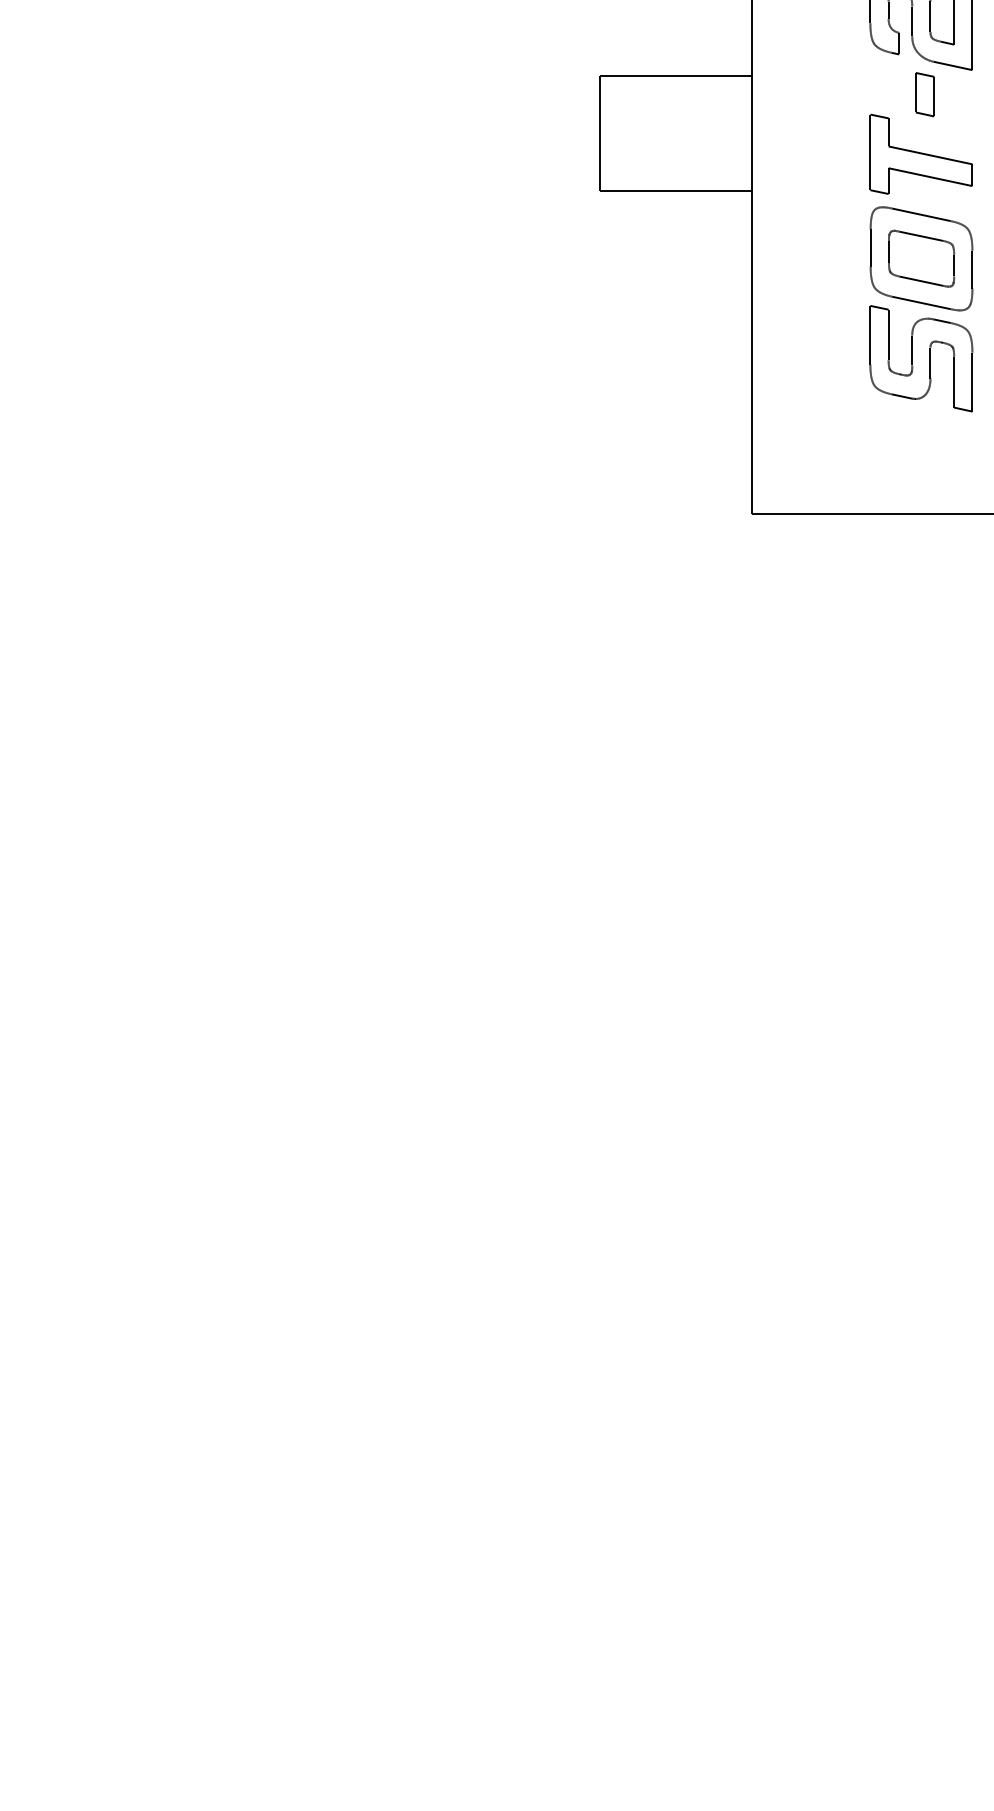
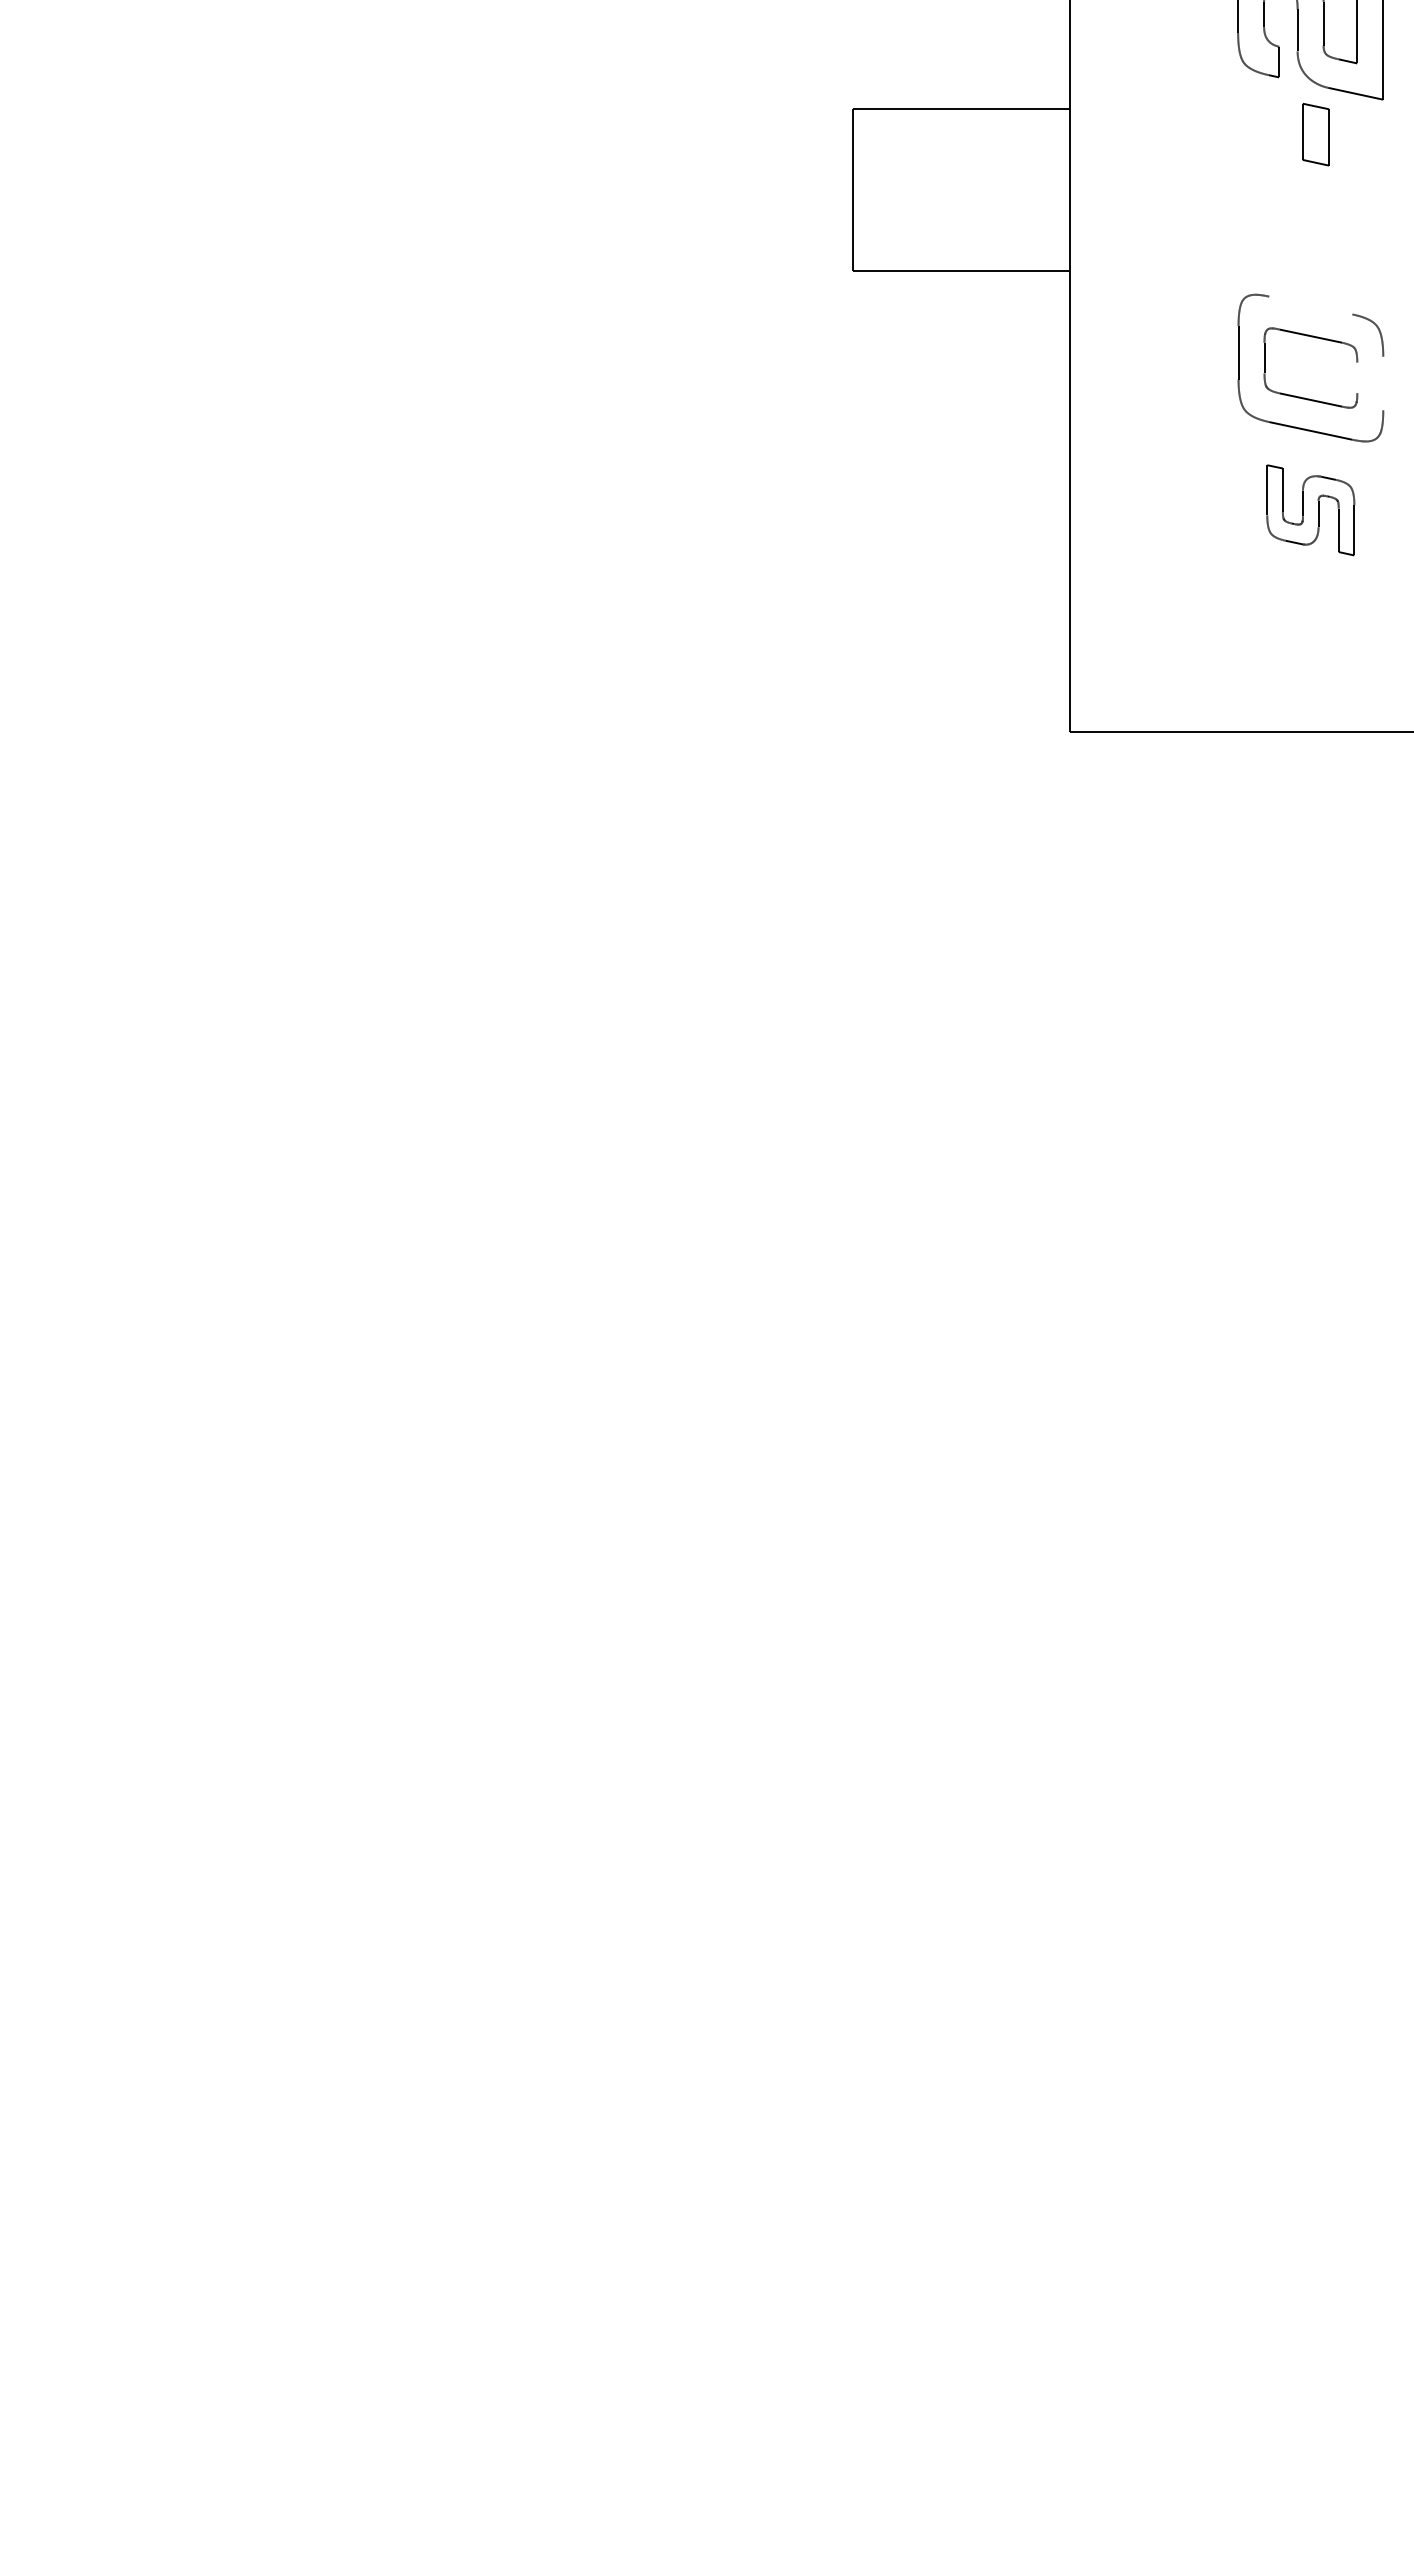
part: (921, 154) -> (1310, 219), removed
line: (921, 214) -> (1310, 305), removed
line: (954, 265) -> (1357, 377), removed
line: (972, 269) -> (1383, 383), removed
part: (921, 358) -> (1310, 510), size x0.6

